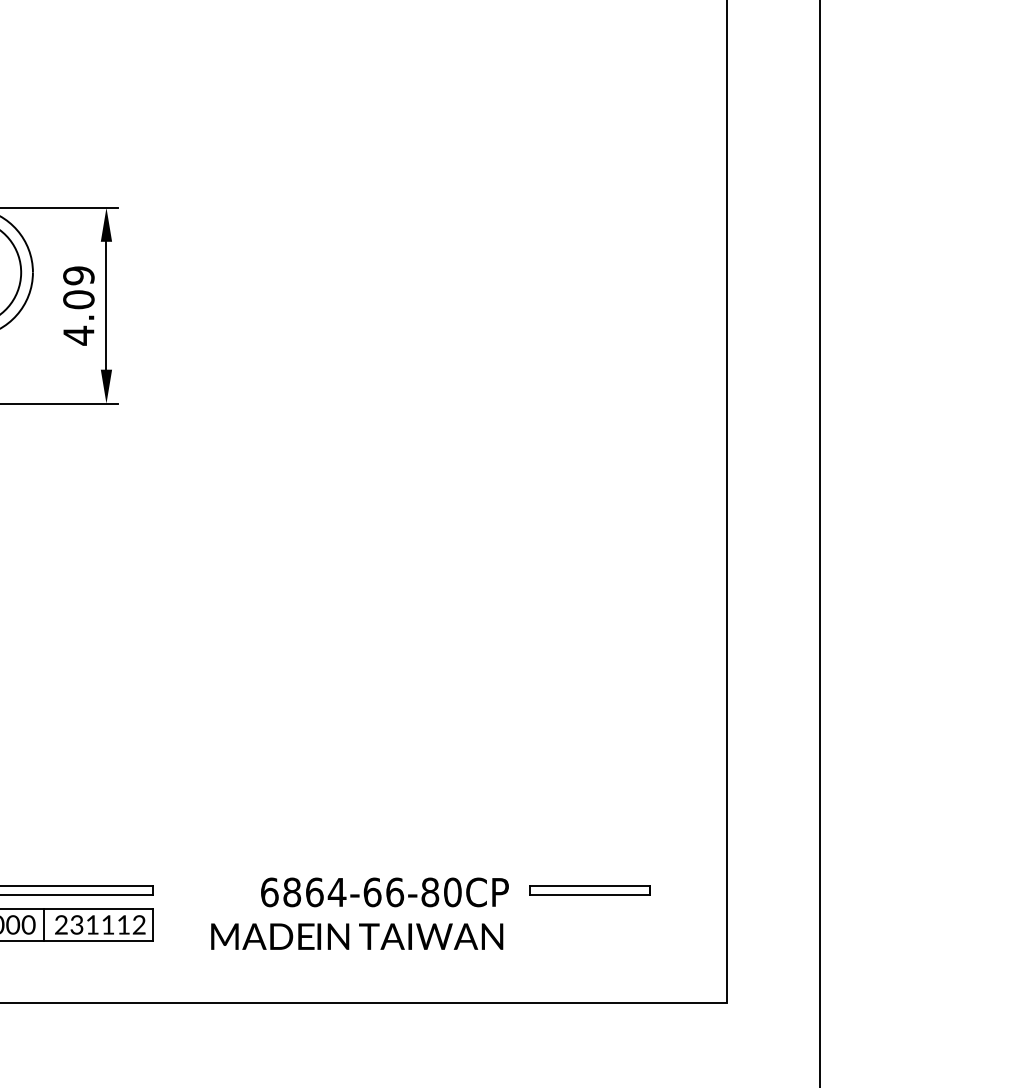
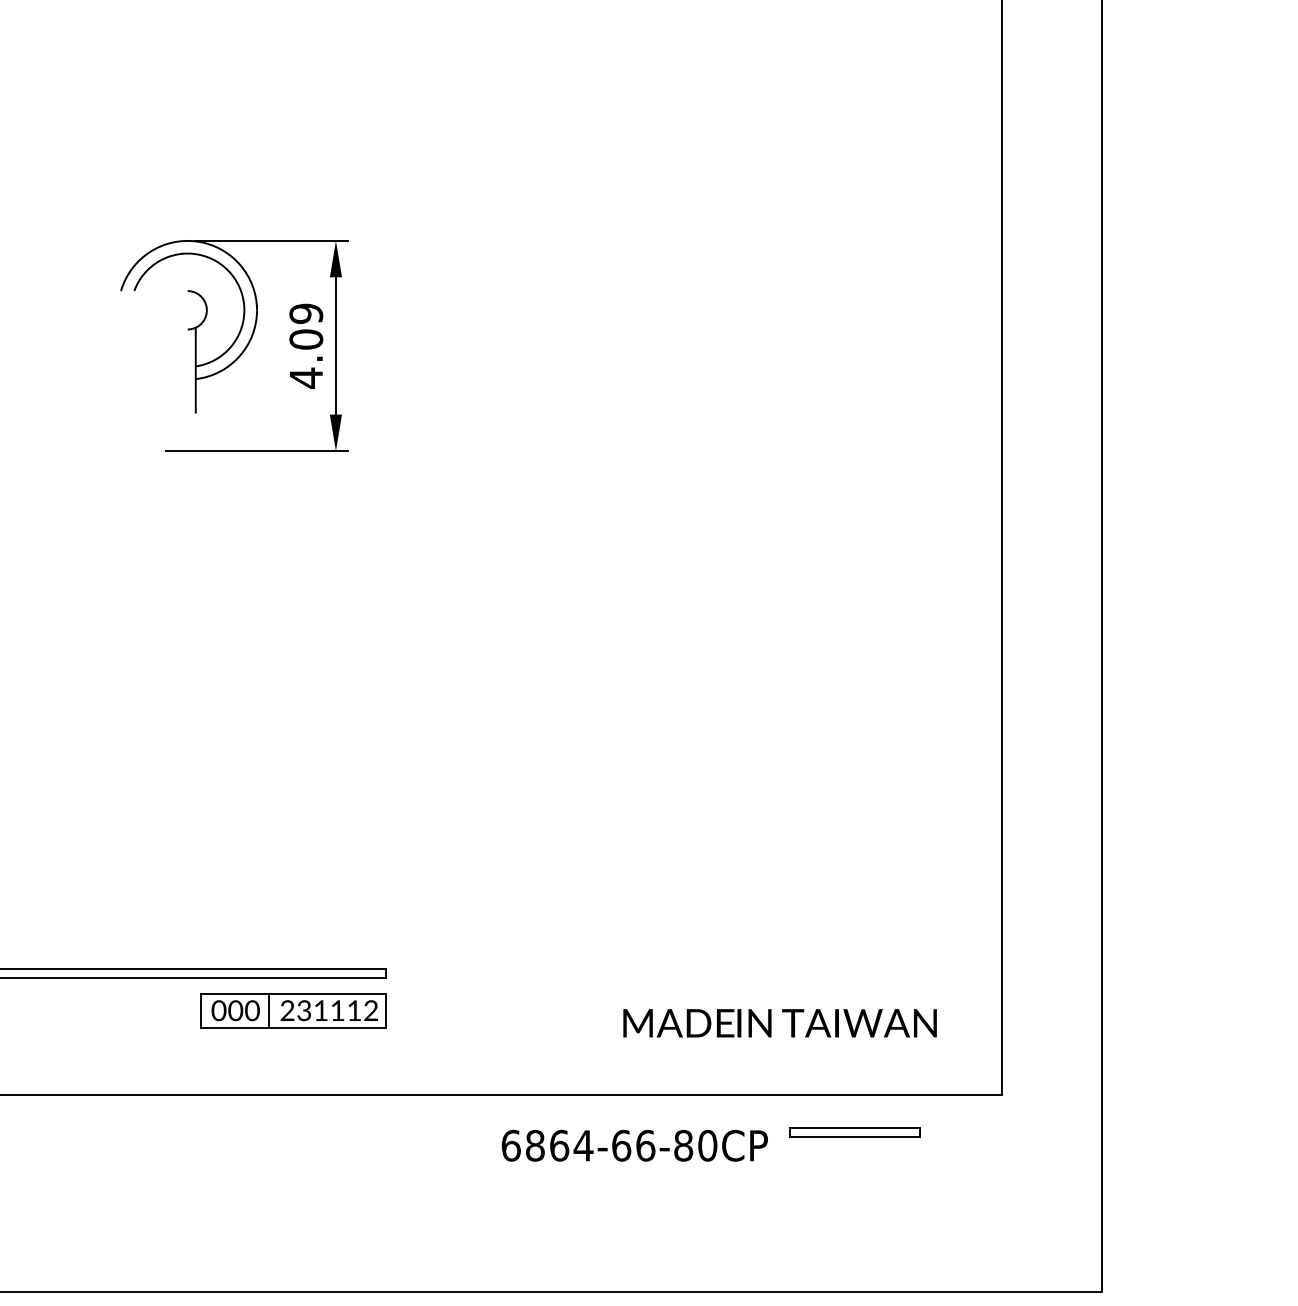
part: (589, 890) -> (854, 1132), moved
text: (384, 892) -> (634, 1145), moved
text: (356, 936) -> (779, 1023), moved

